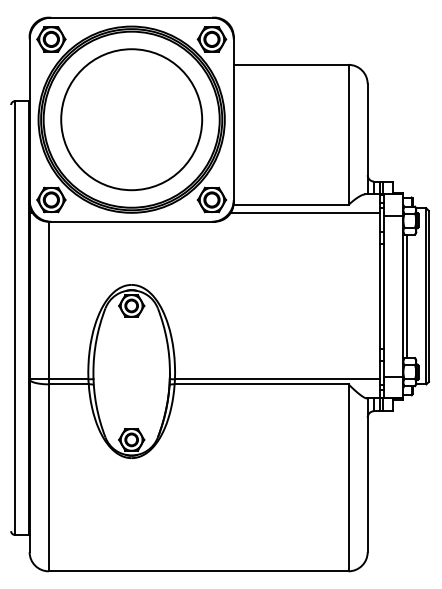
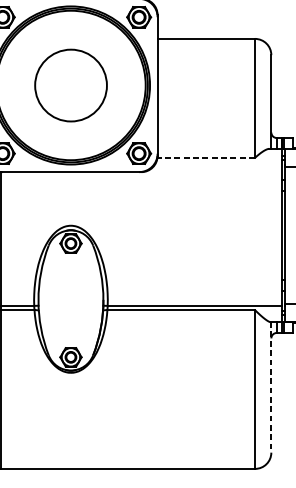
circle: (131, 119) -> (70, 85), size x0.6
line: (290, 204) -> (205, 157), solid -> dashed
line: (305, 213) -> (218, 165), removed
line: (367, 475) -> (271, 387), solid -> dashed

